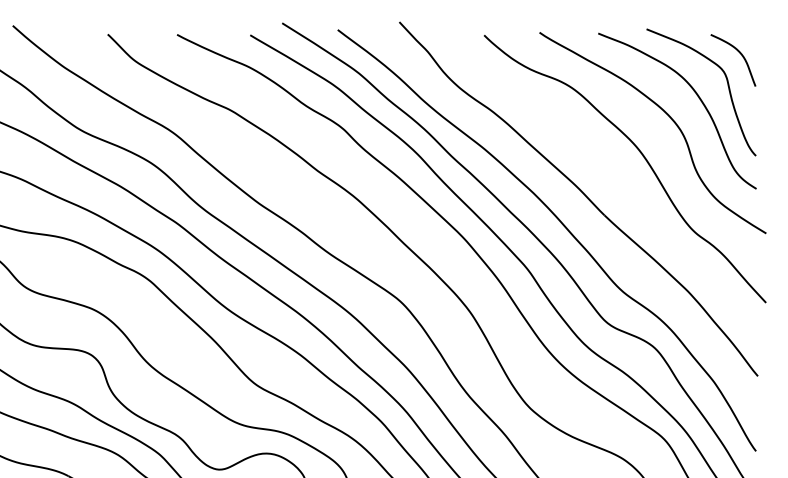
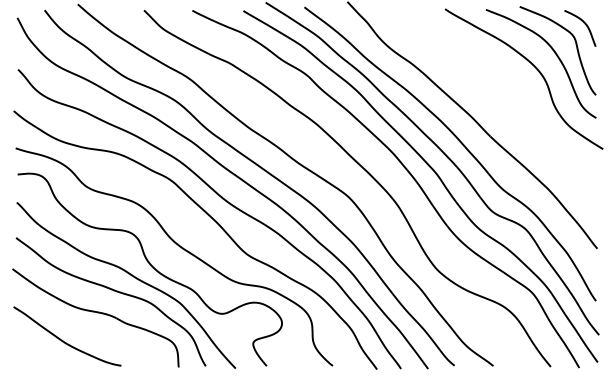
curve: (641, 156) -> (516, 95), removed

